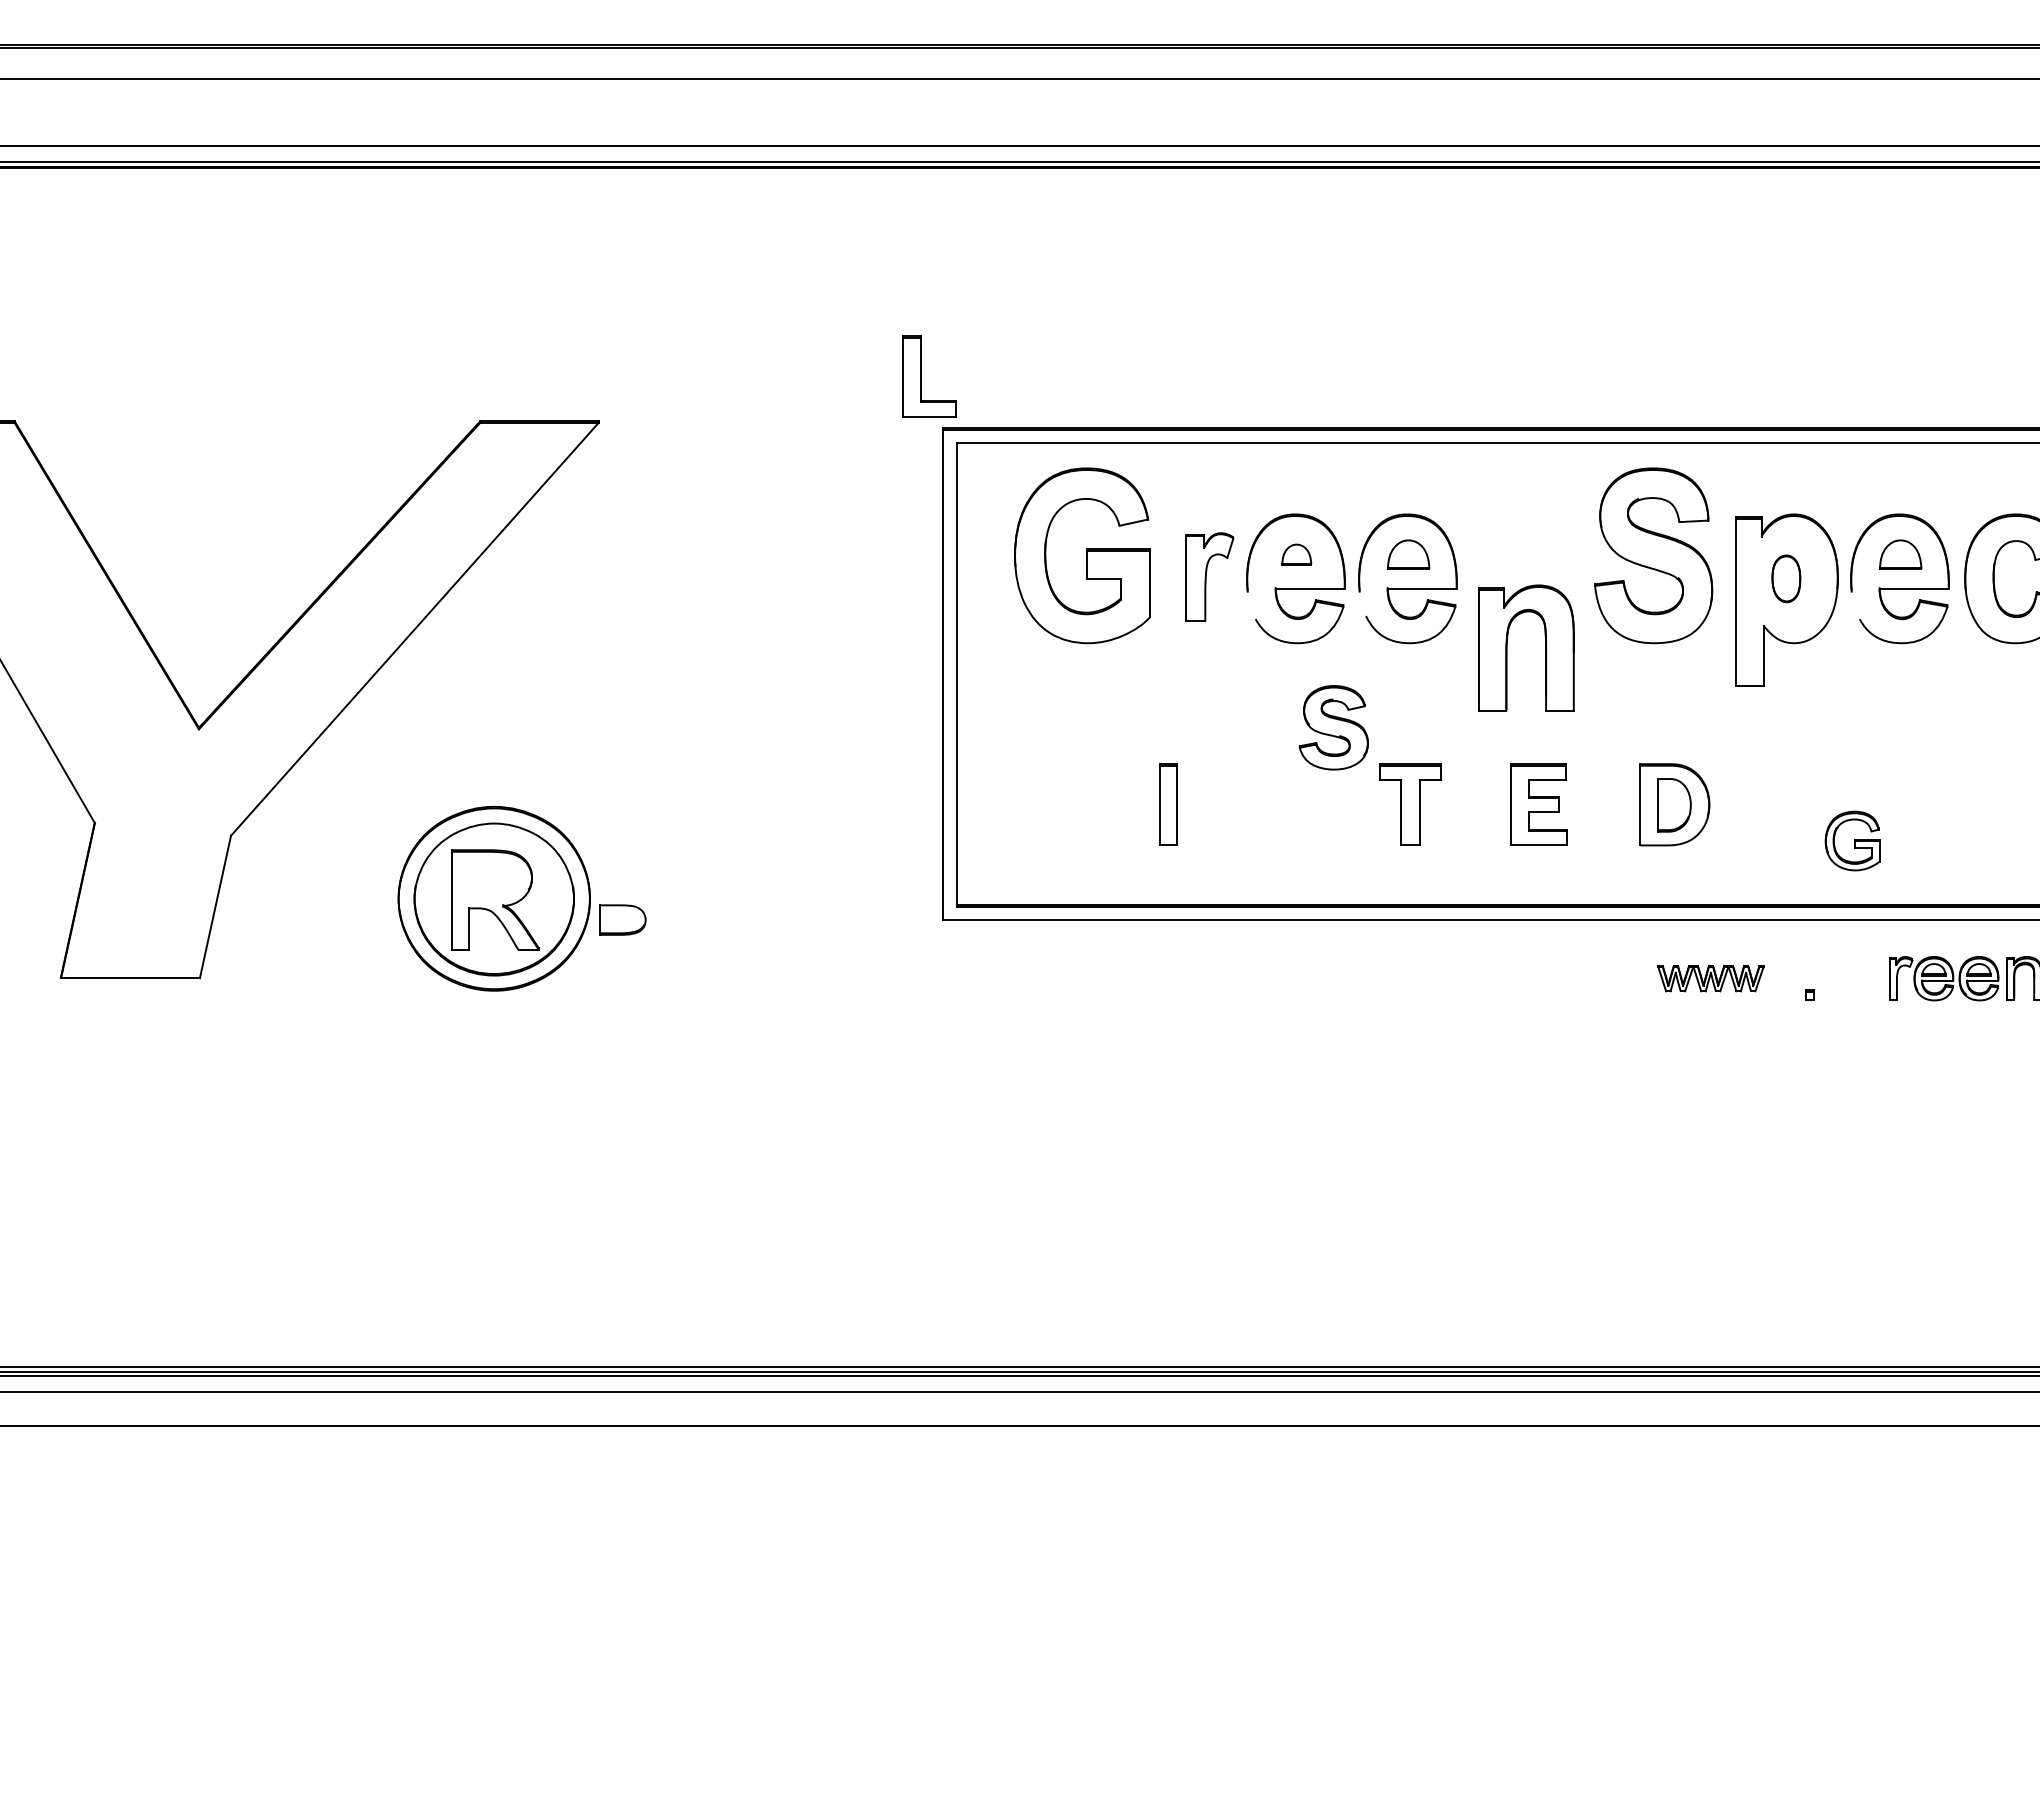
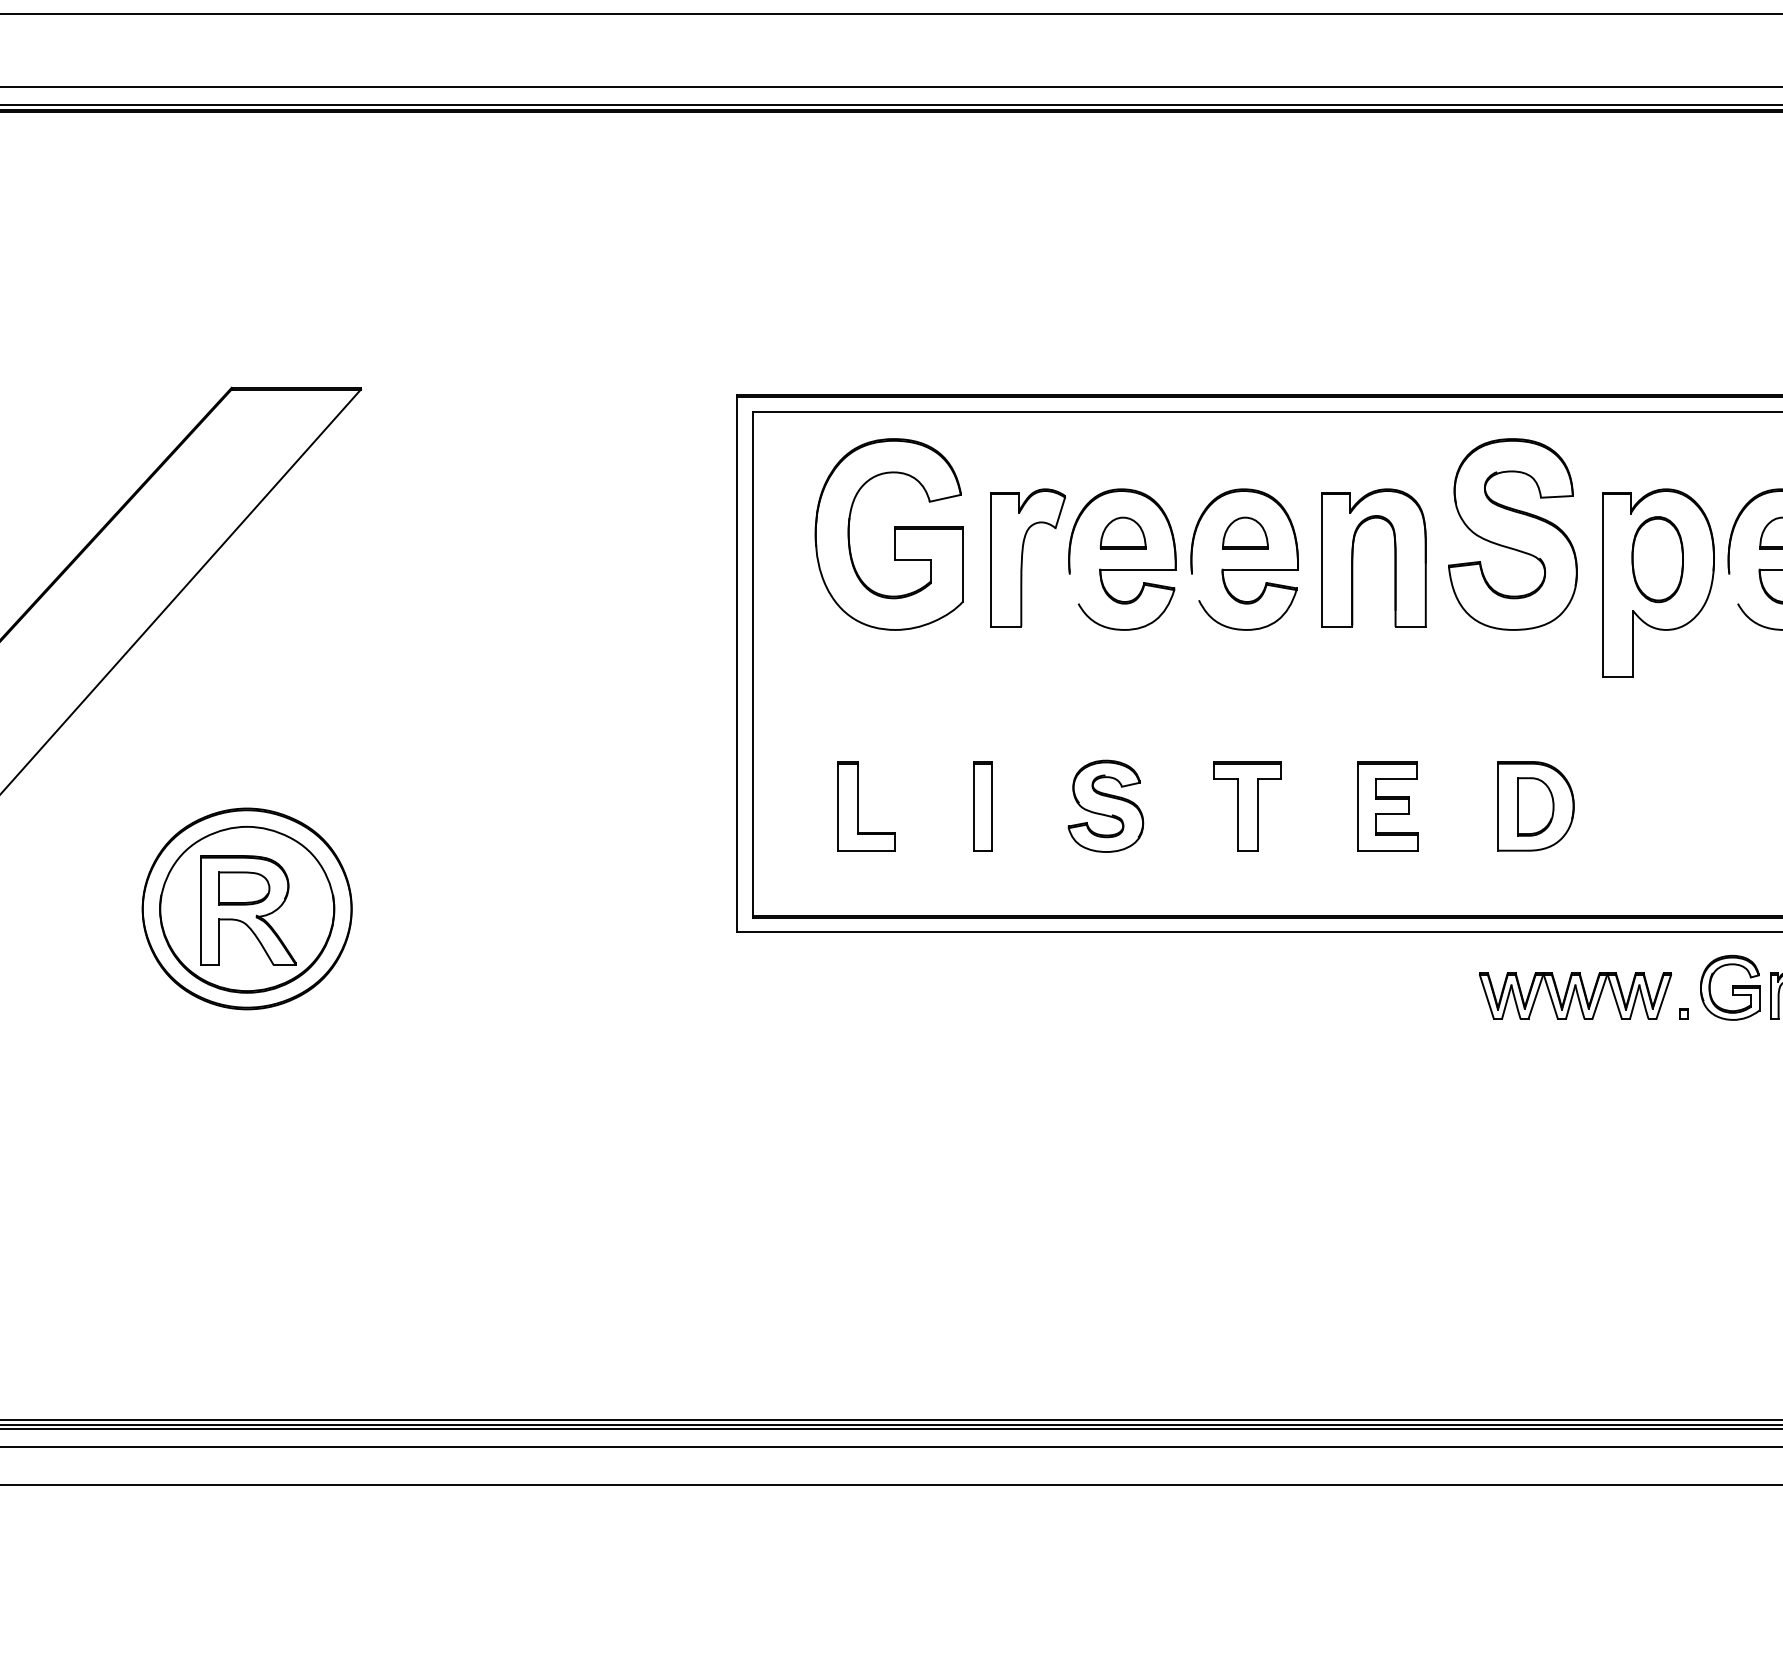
part: (921, 376) -> (857, 806), moved
part: (1296, 554) -> (1123, 533), size x1.43
part: (1209, 576) -> (1028, 557), size x1.43
part: (1786, 578) -> (1658, 559), size x1.67
part: (1507, 647) -> (1353, 557), moved
part: (1333, 727) -> (1105, 806), moved
part: (1852, 840) -> (1730, 987), moved
part: (622, 919) -> (244, 887), moved
part: (1710, 978) -> (1575, 995), size x1.67

